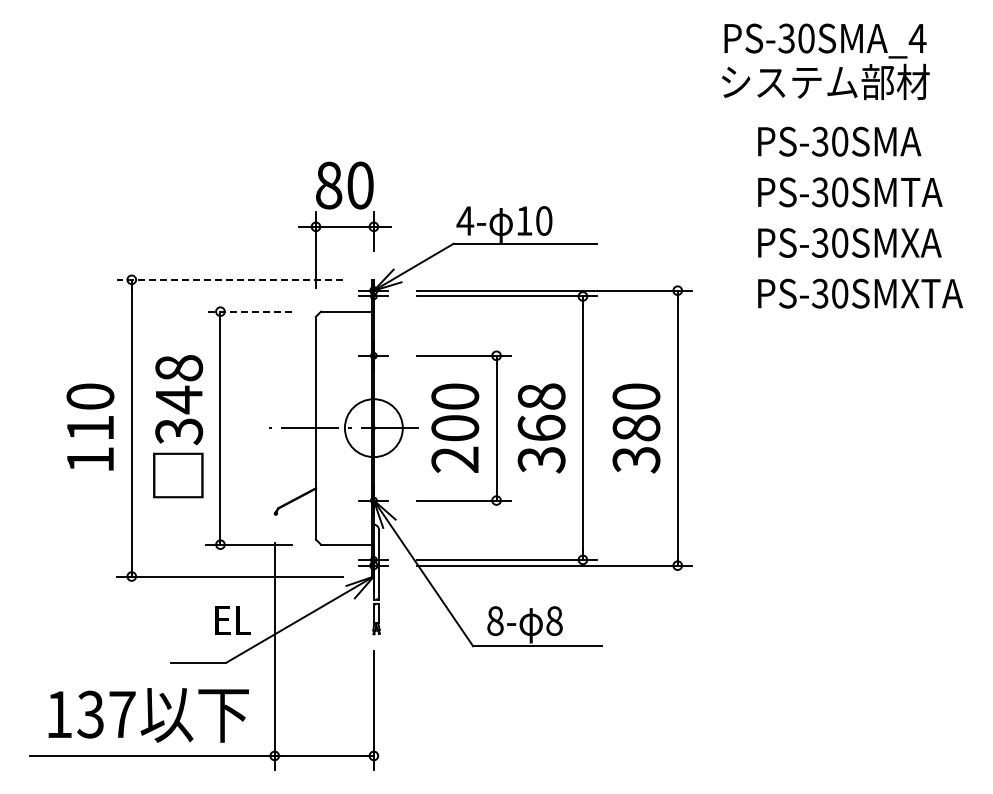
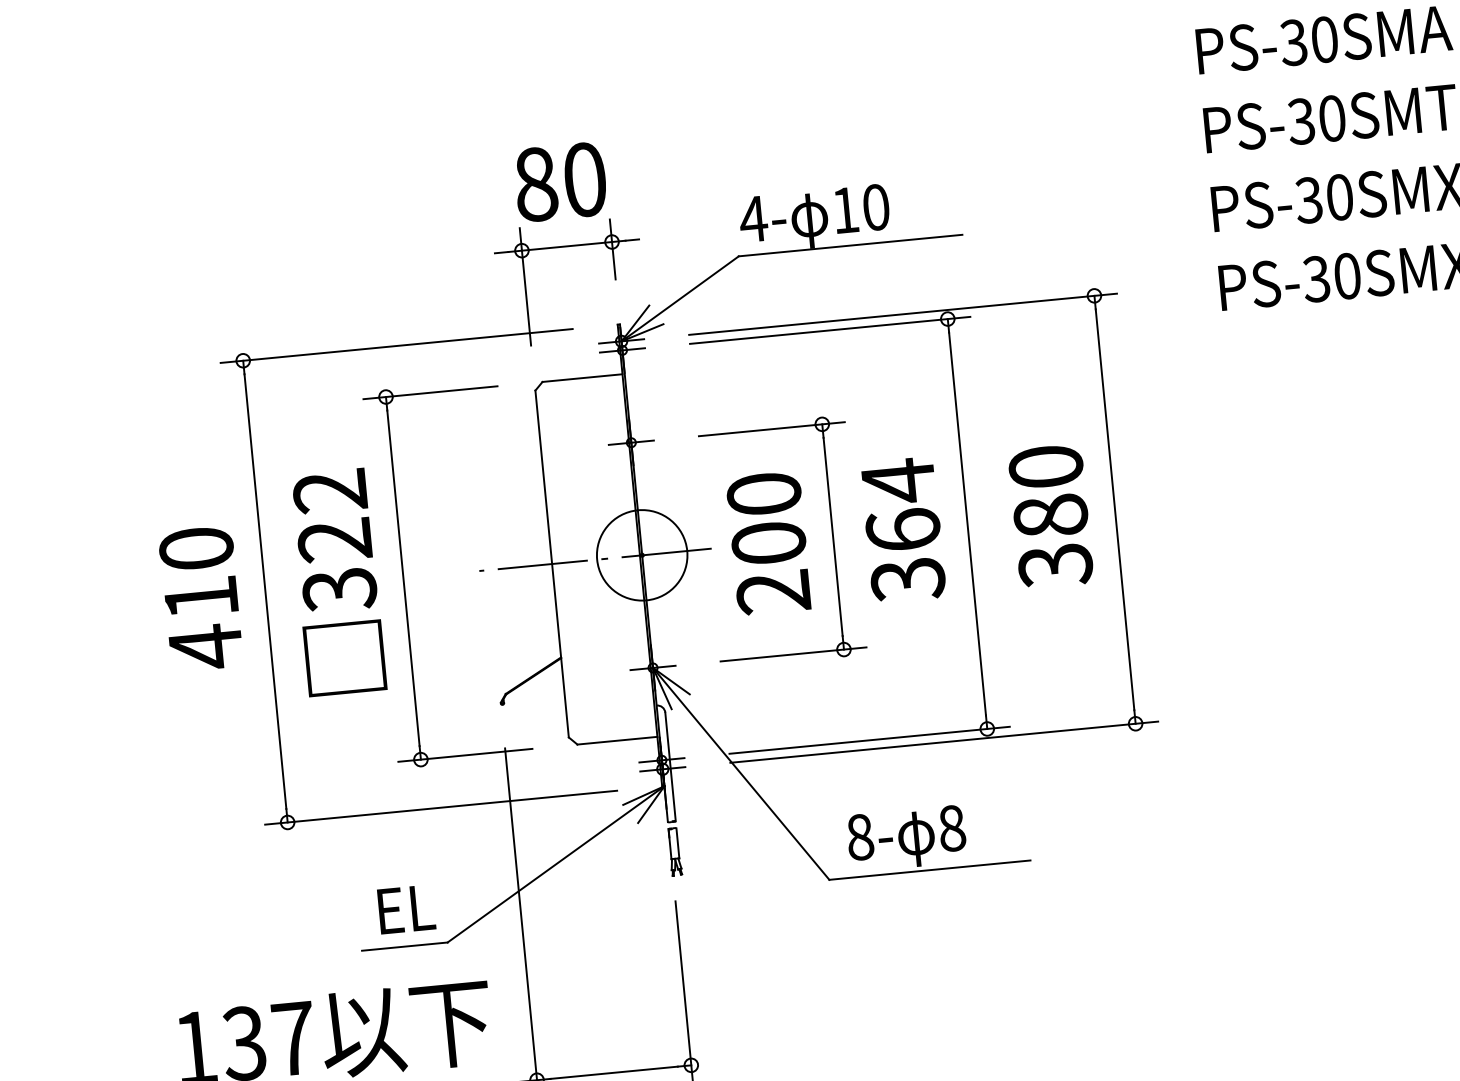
line: (229, 279) -> (395, 345), dashed -> solid
line: (248, 311) -> (429, 392), dashed -> solid
text: (179, 384) -> (333, 516), 348 -> 322
text: (541, 396) -> (898, 480), 368 -> 364
text: (90, 459) -> (205, 646), 110 -> 410
text: (232, 620) -> (405, 910), moved

